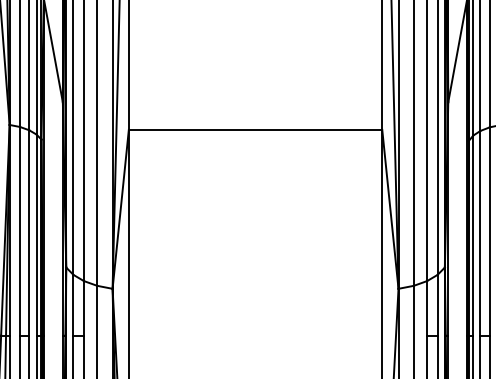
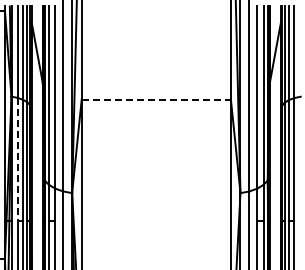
line: (255, 129) -> (156, 99), solid -> dashed
line: (19, 231) -> (17, 159), solid -> dashed

